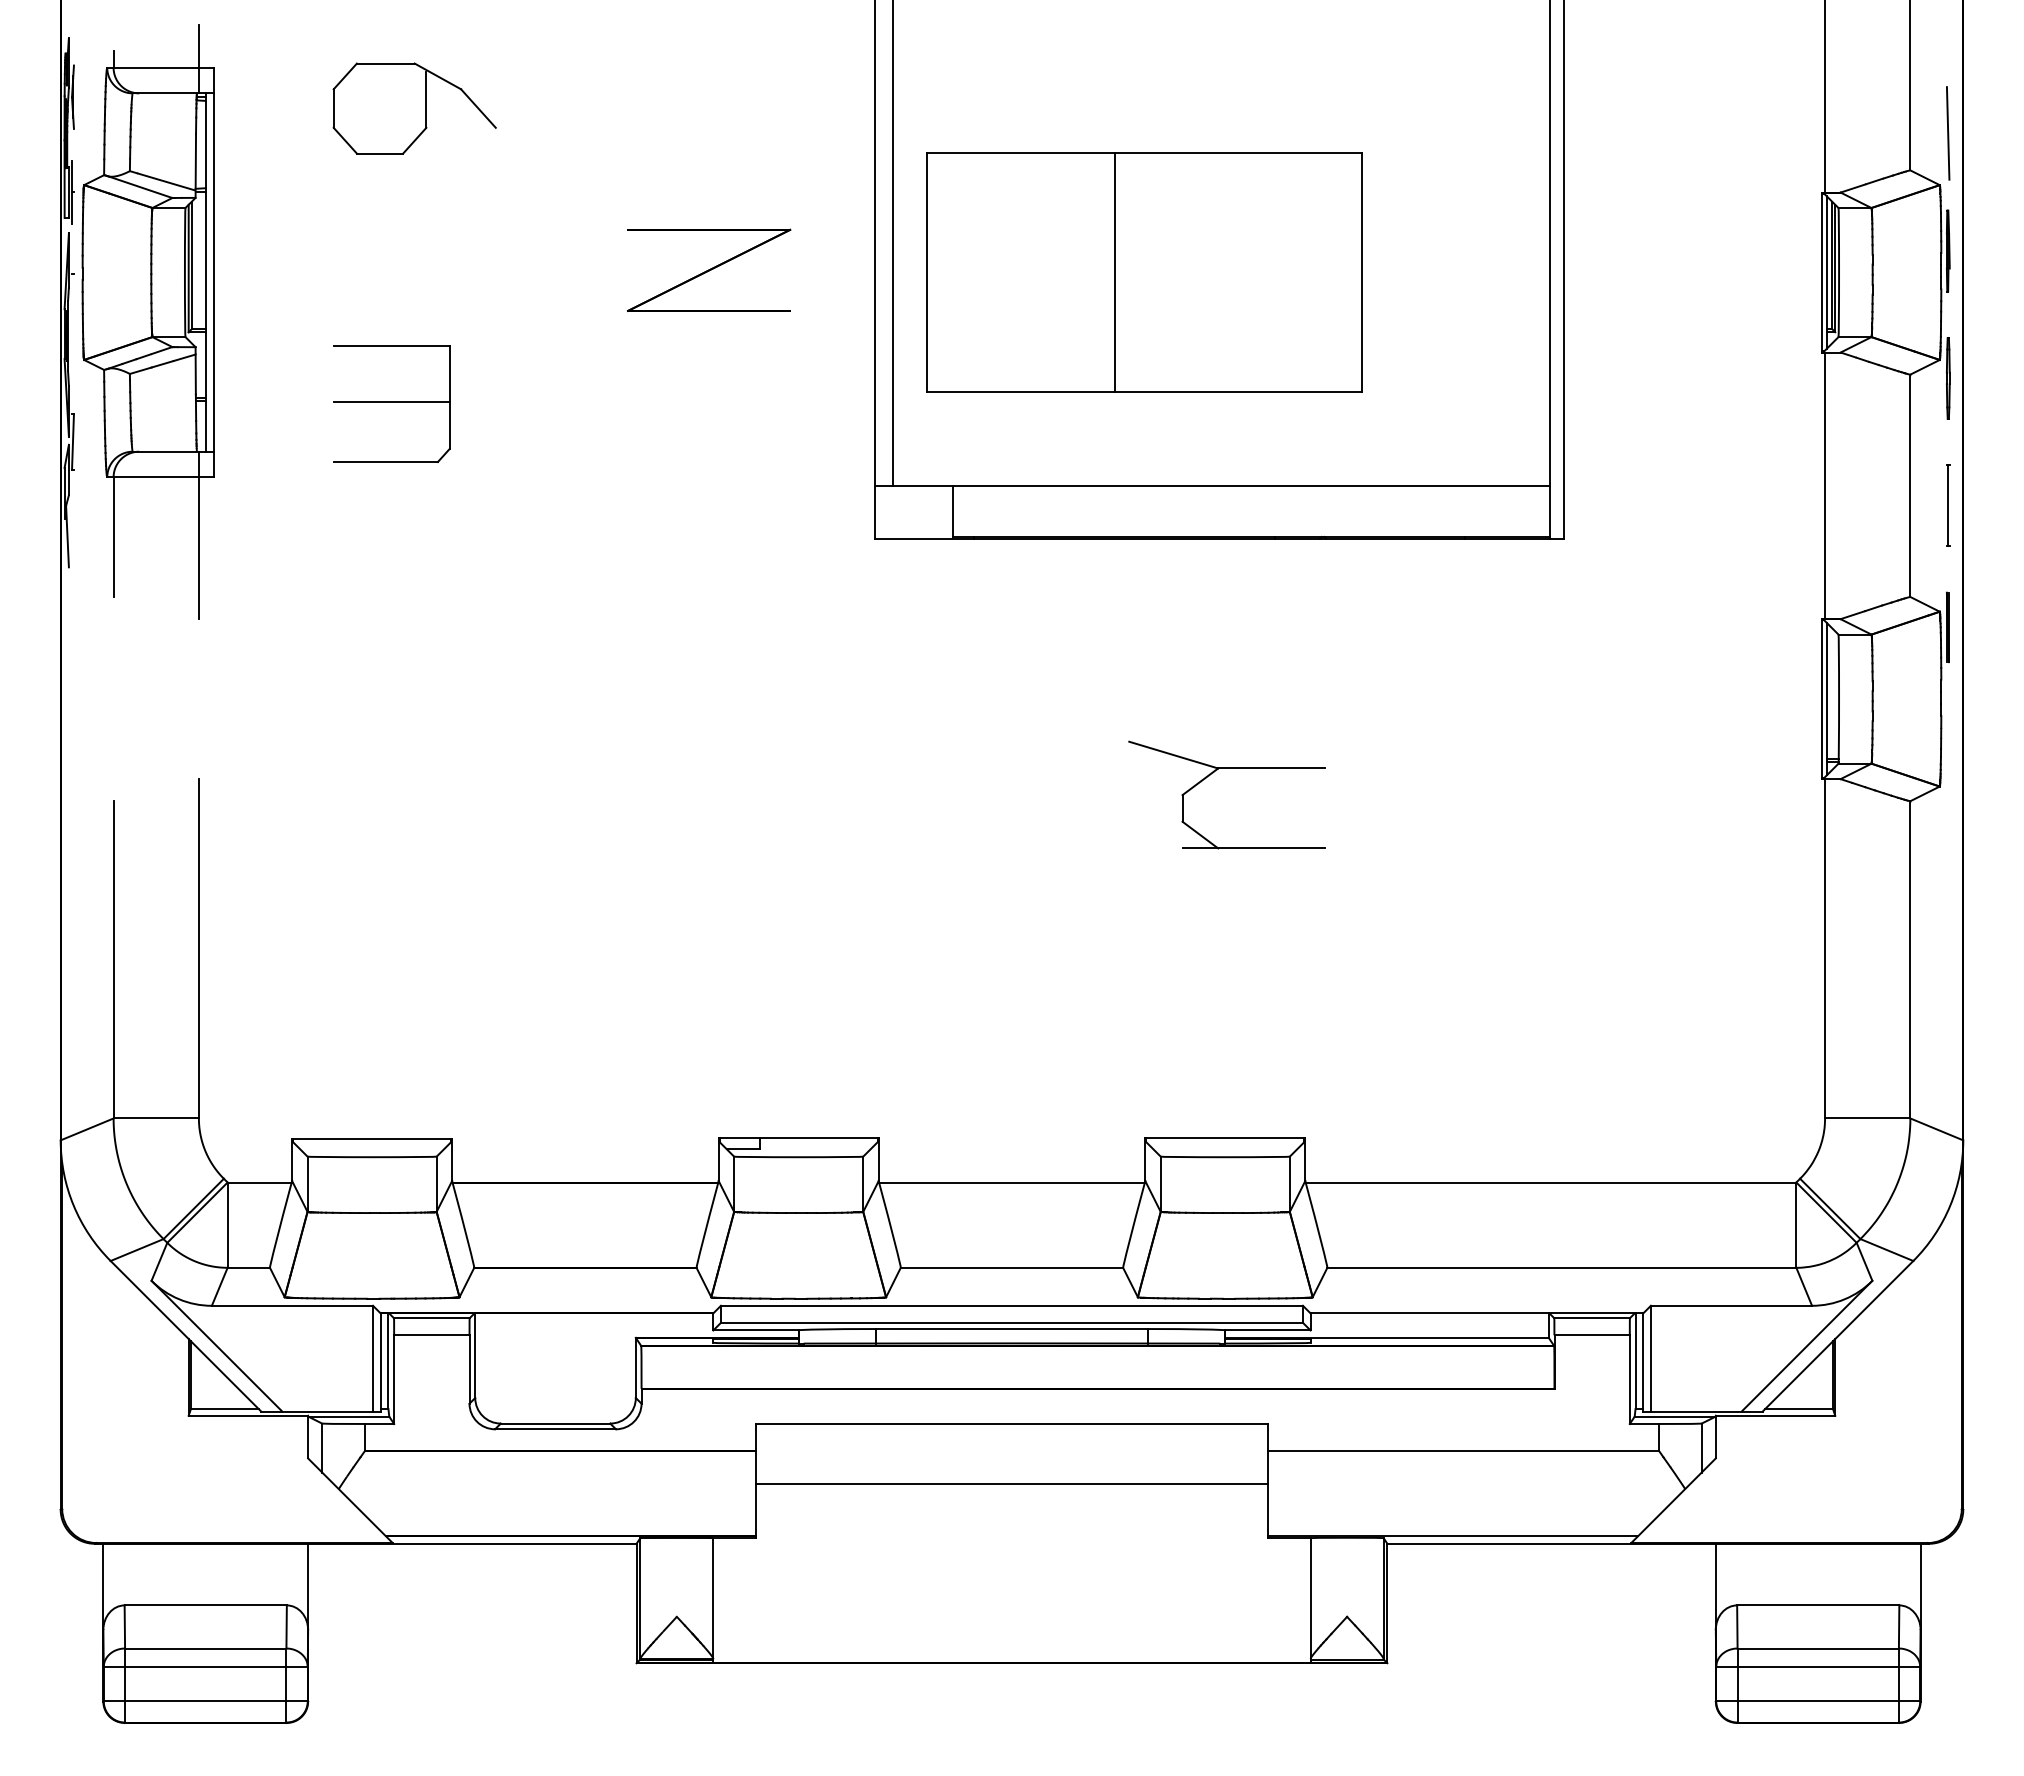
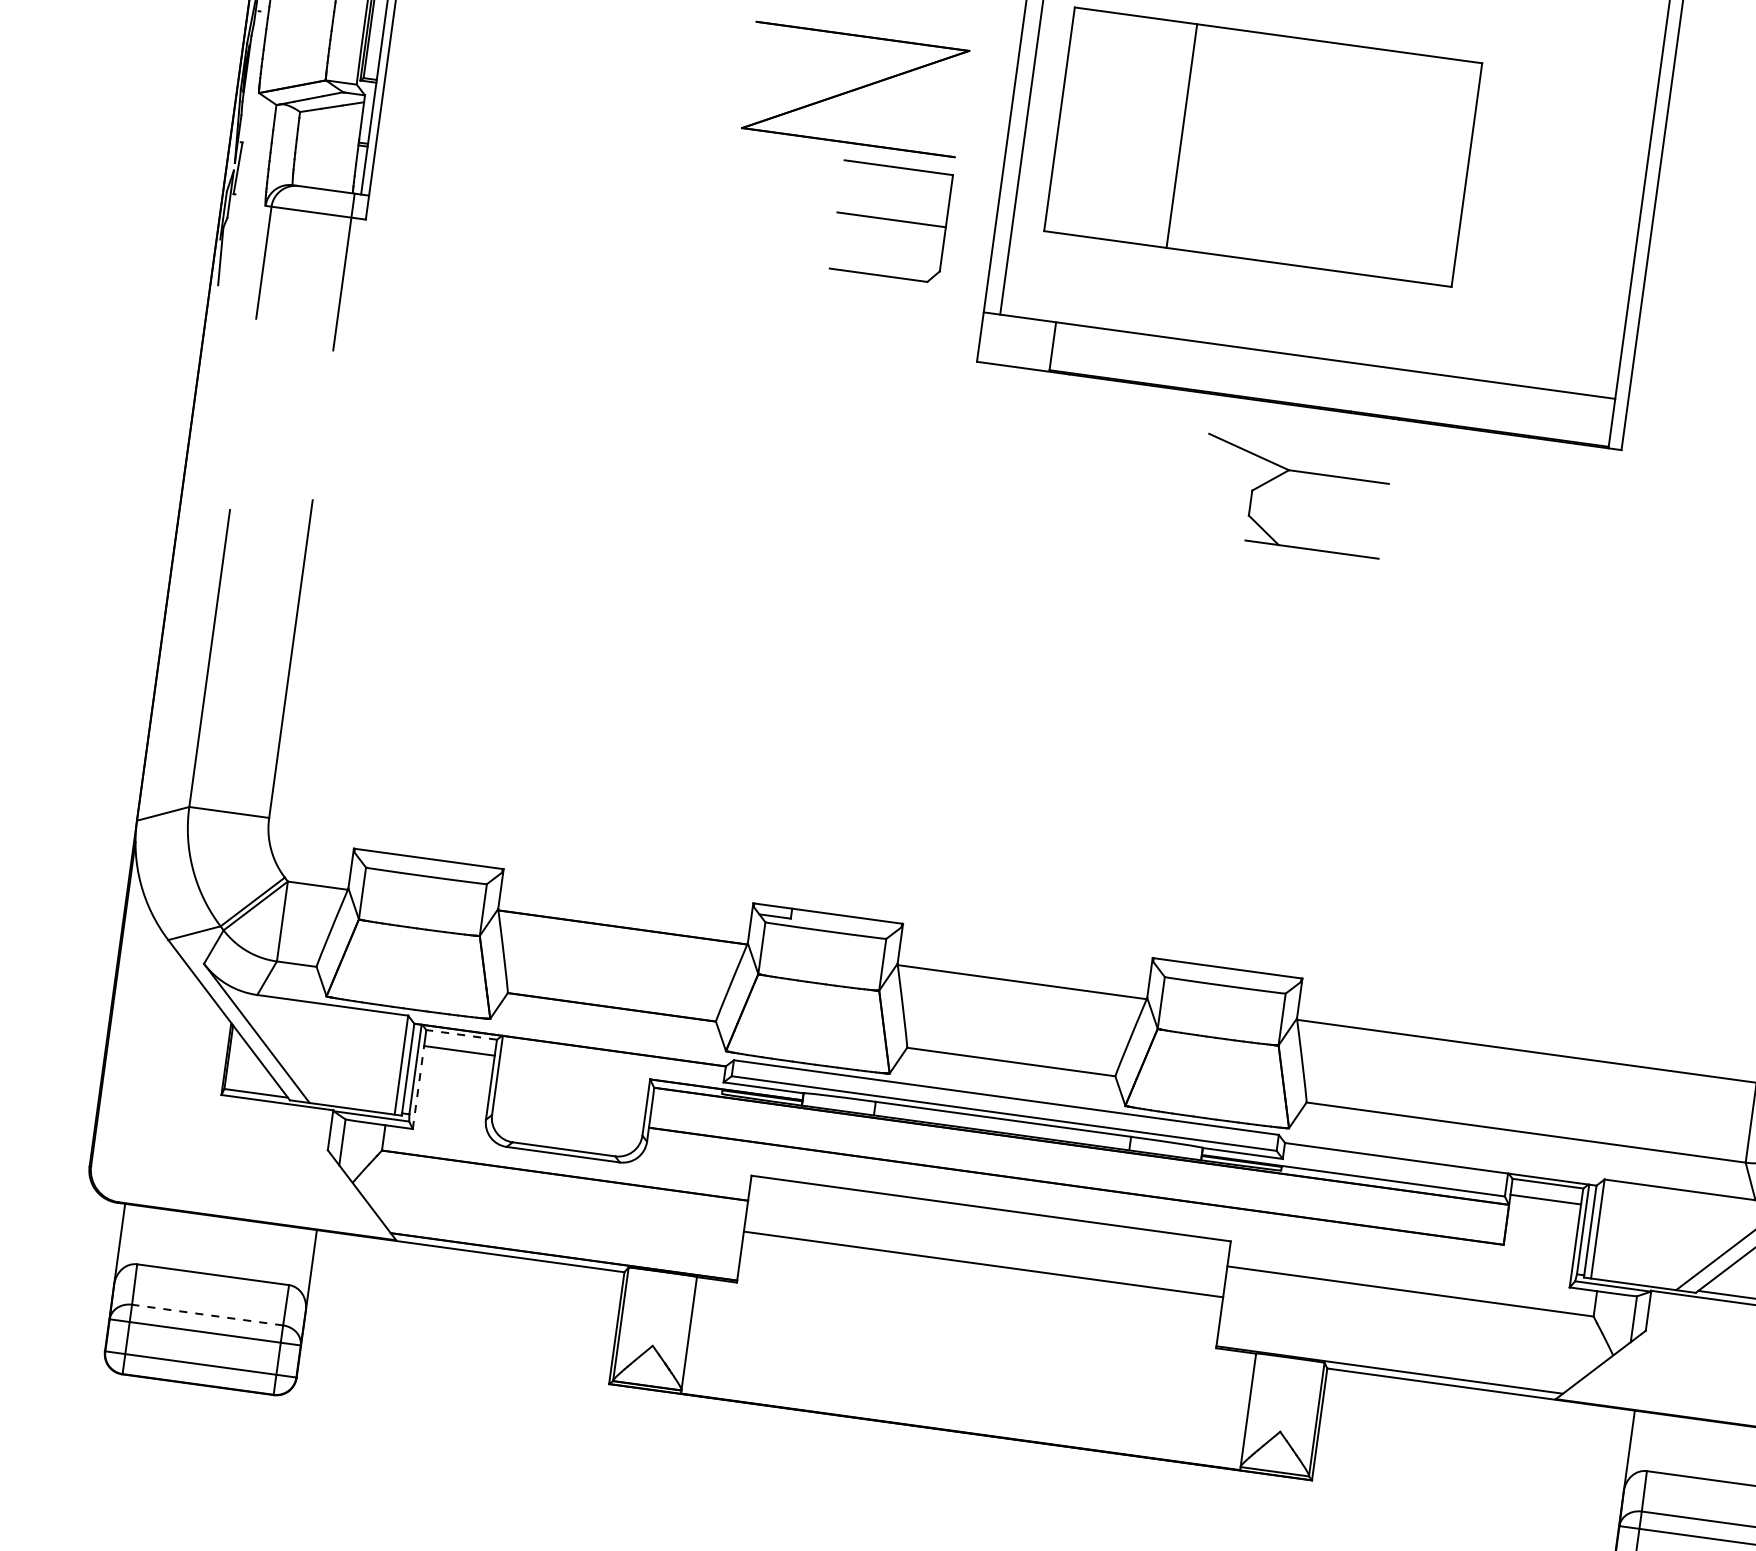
part: (708, 269) -> (855, 88), size x1.4
line: (1114, 272) -> (1181, 136), moved
part: (391, 403) -> (891, 221), moved
part: (1213, 773) -> (1284, 474), moved
line: (431, 1318) -> (461, 1035), solid -> dashed
line: (394, 1379) -> (418, 1087), solid -> dashed
line: (205, 1648) -> (207, 1315), solid -> dashed

